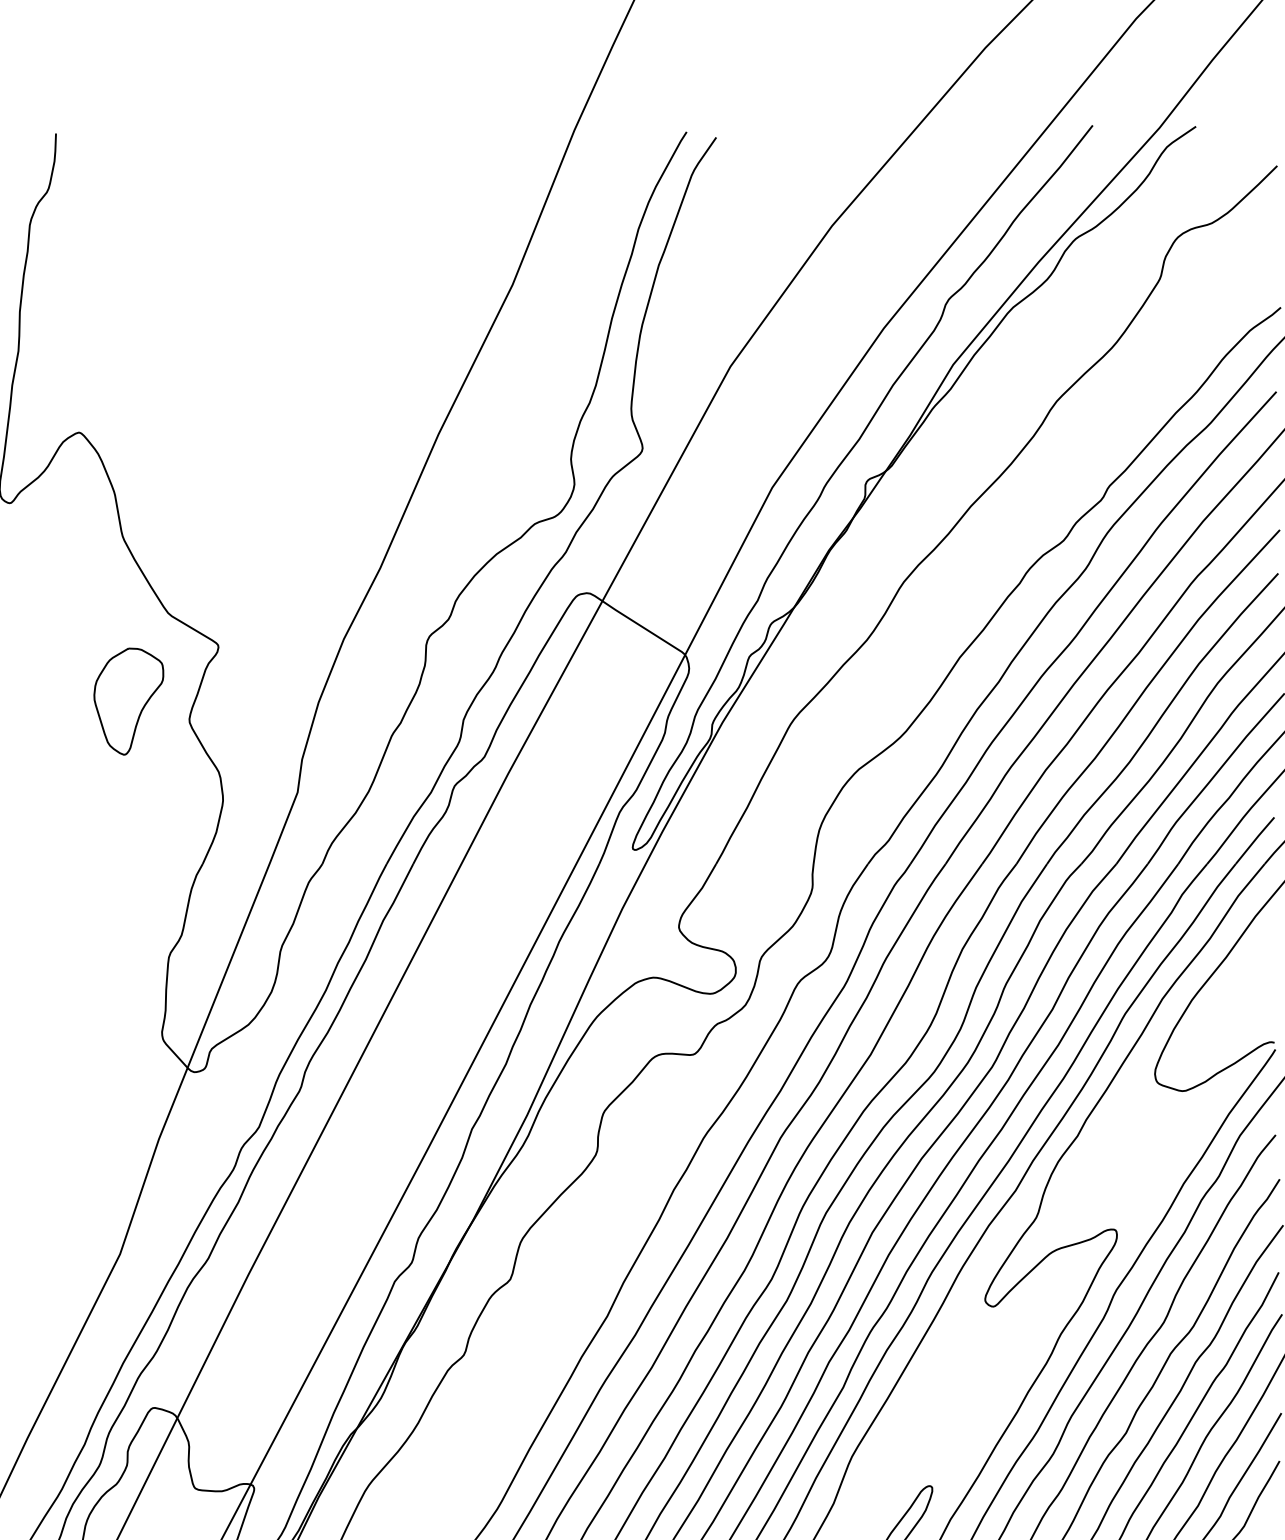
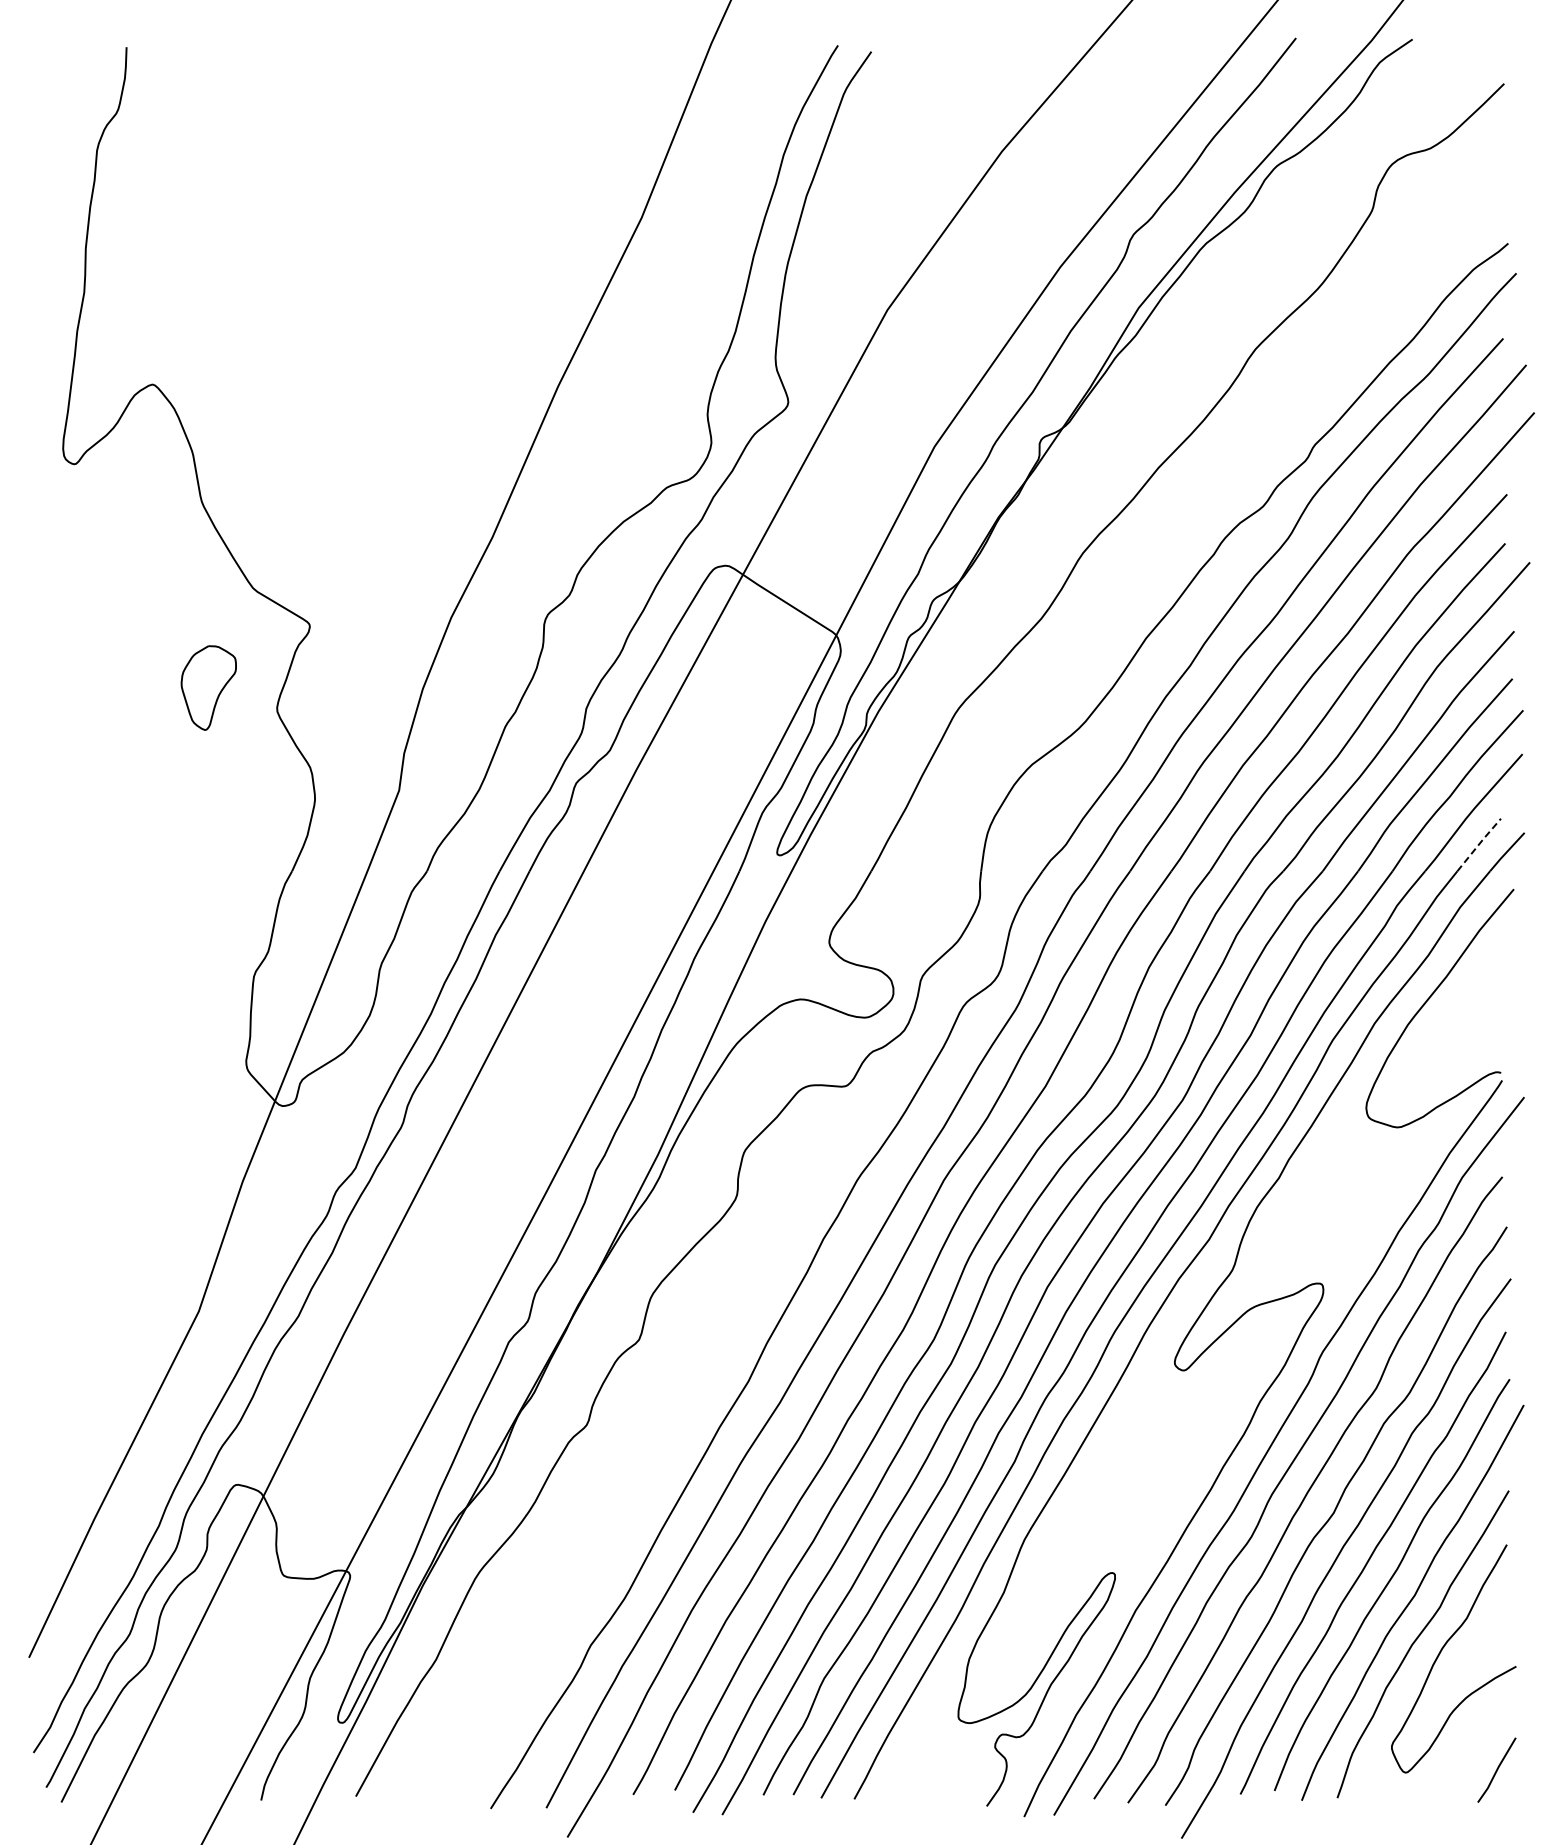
part: (128, 701) -> (208, 687), size x0.7
line: (1255, 839) -> (1479, 843), solid -> dashed

